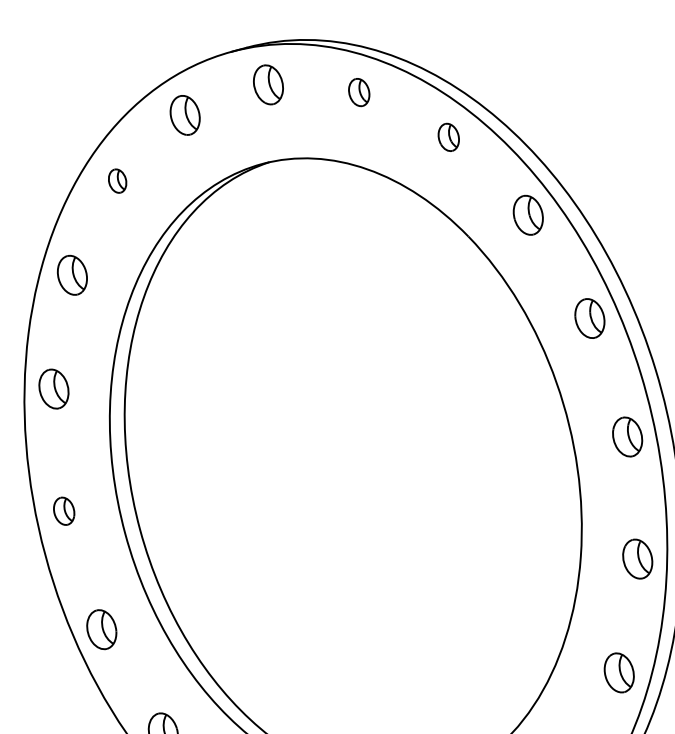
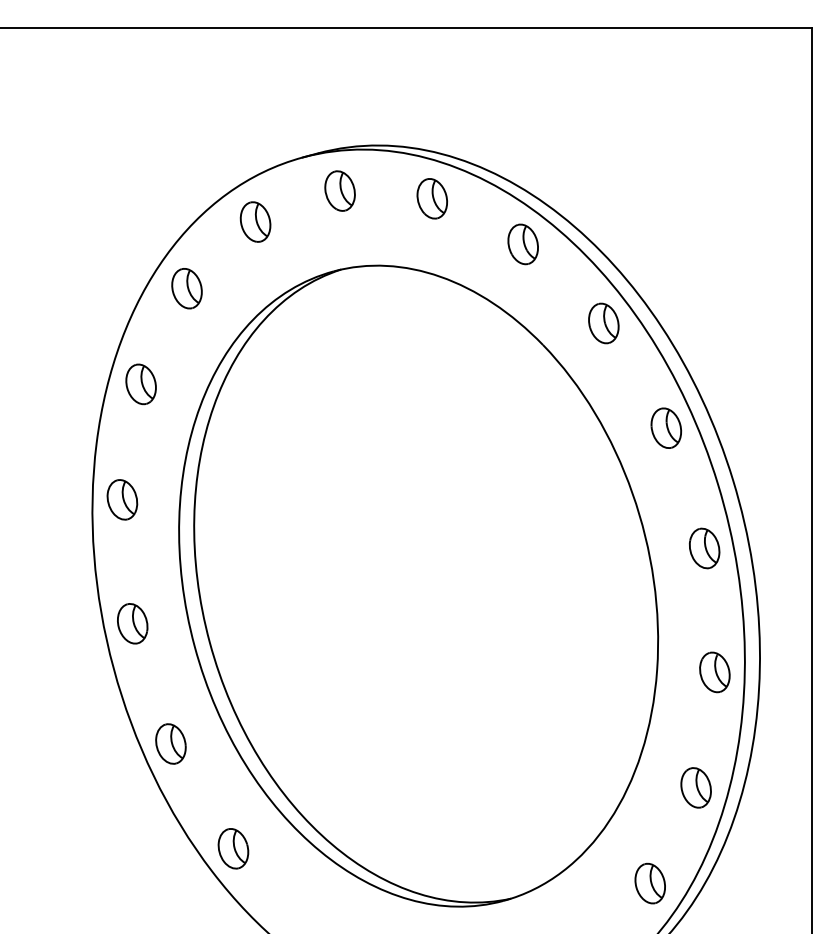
part: (358, 92) -> (431, 198), size x1.43
part: (448, 137) -> (522, 244), size x1.43
part: (117, 180) -> (186, 288), size x1.67
part: (63, 510) -> (132, 623), size x1.43

